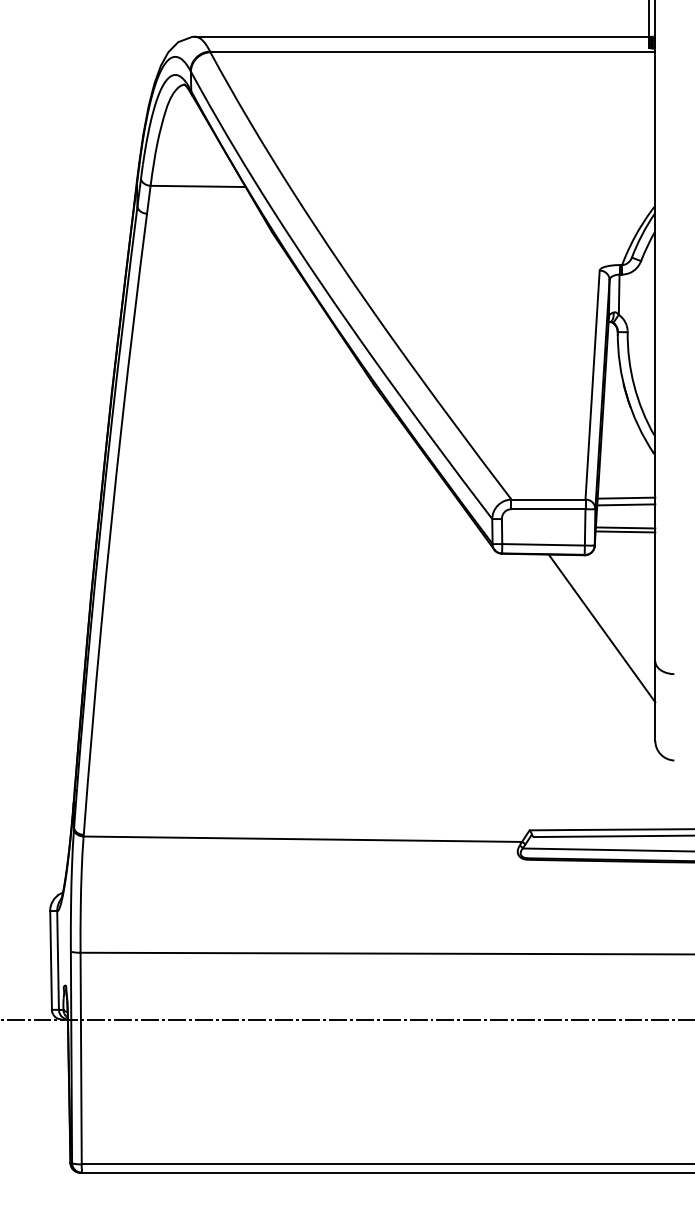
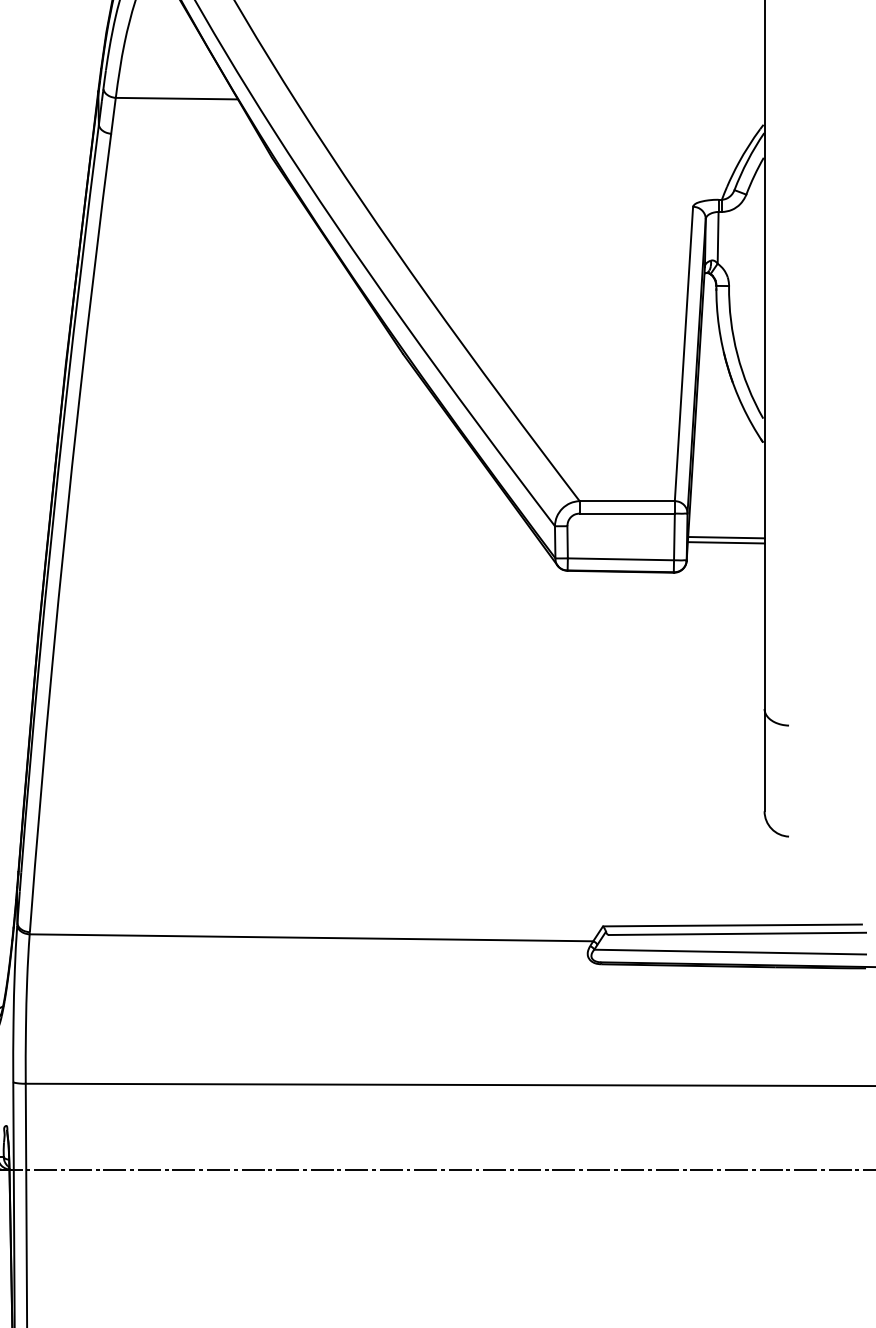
line: (626, 497) -> (727, 498), removed
line: (626, 504) -> (727, 507), removed
line: (601, 628) -> (695, 666), removed

